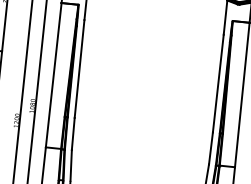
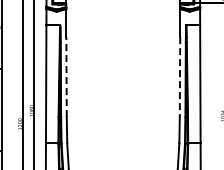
line: (79, 69) -> (66, 77), solid -> dashed
line: (218, 84) -> (180, 77), solid -> dashed

